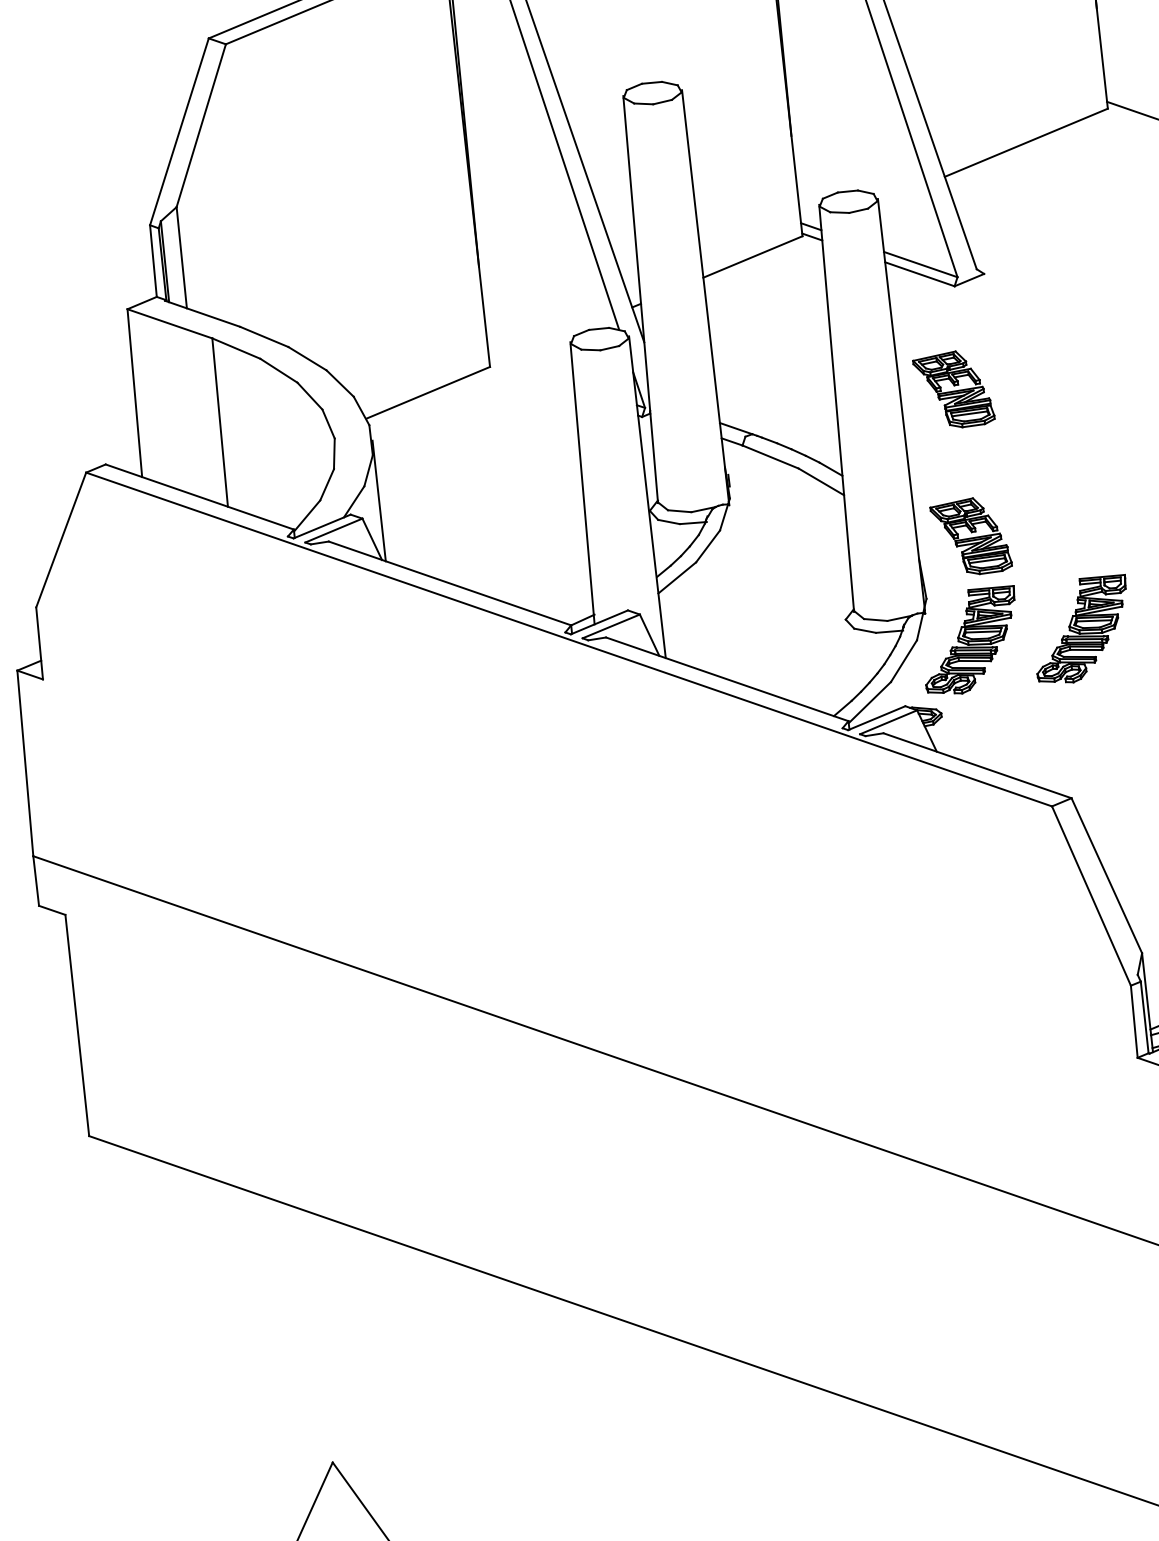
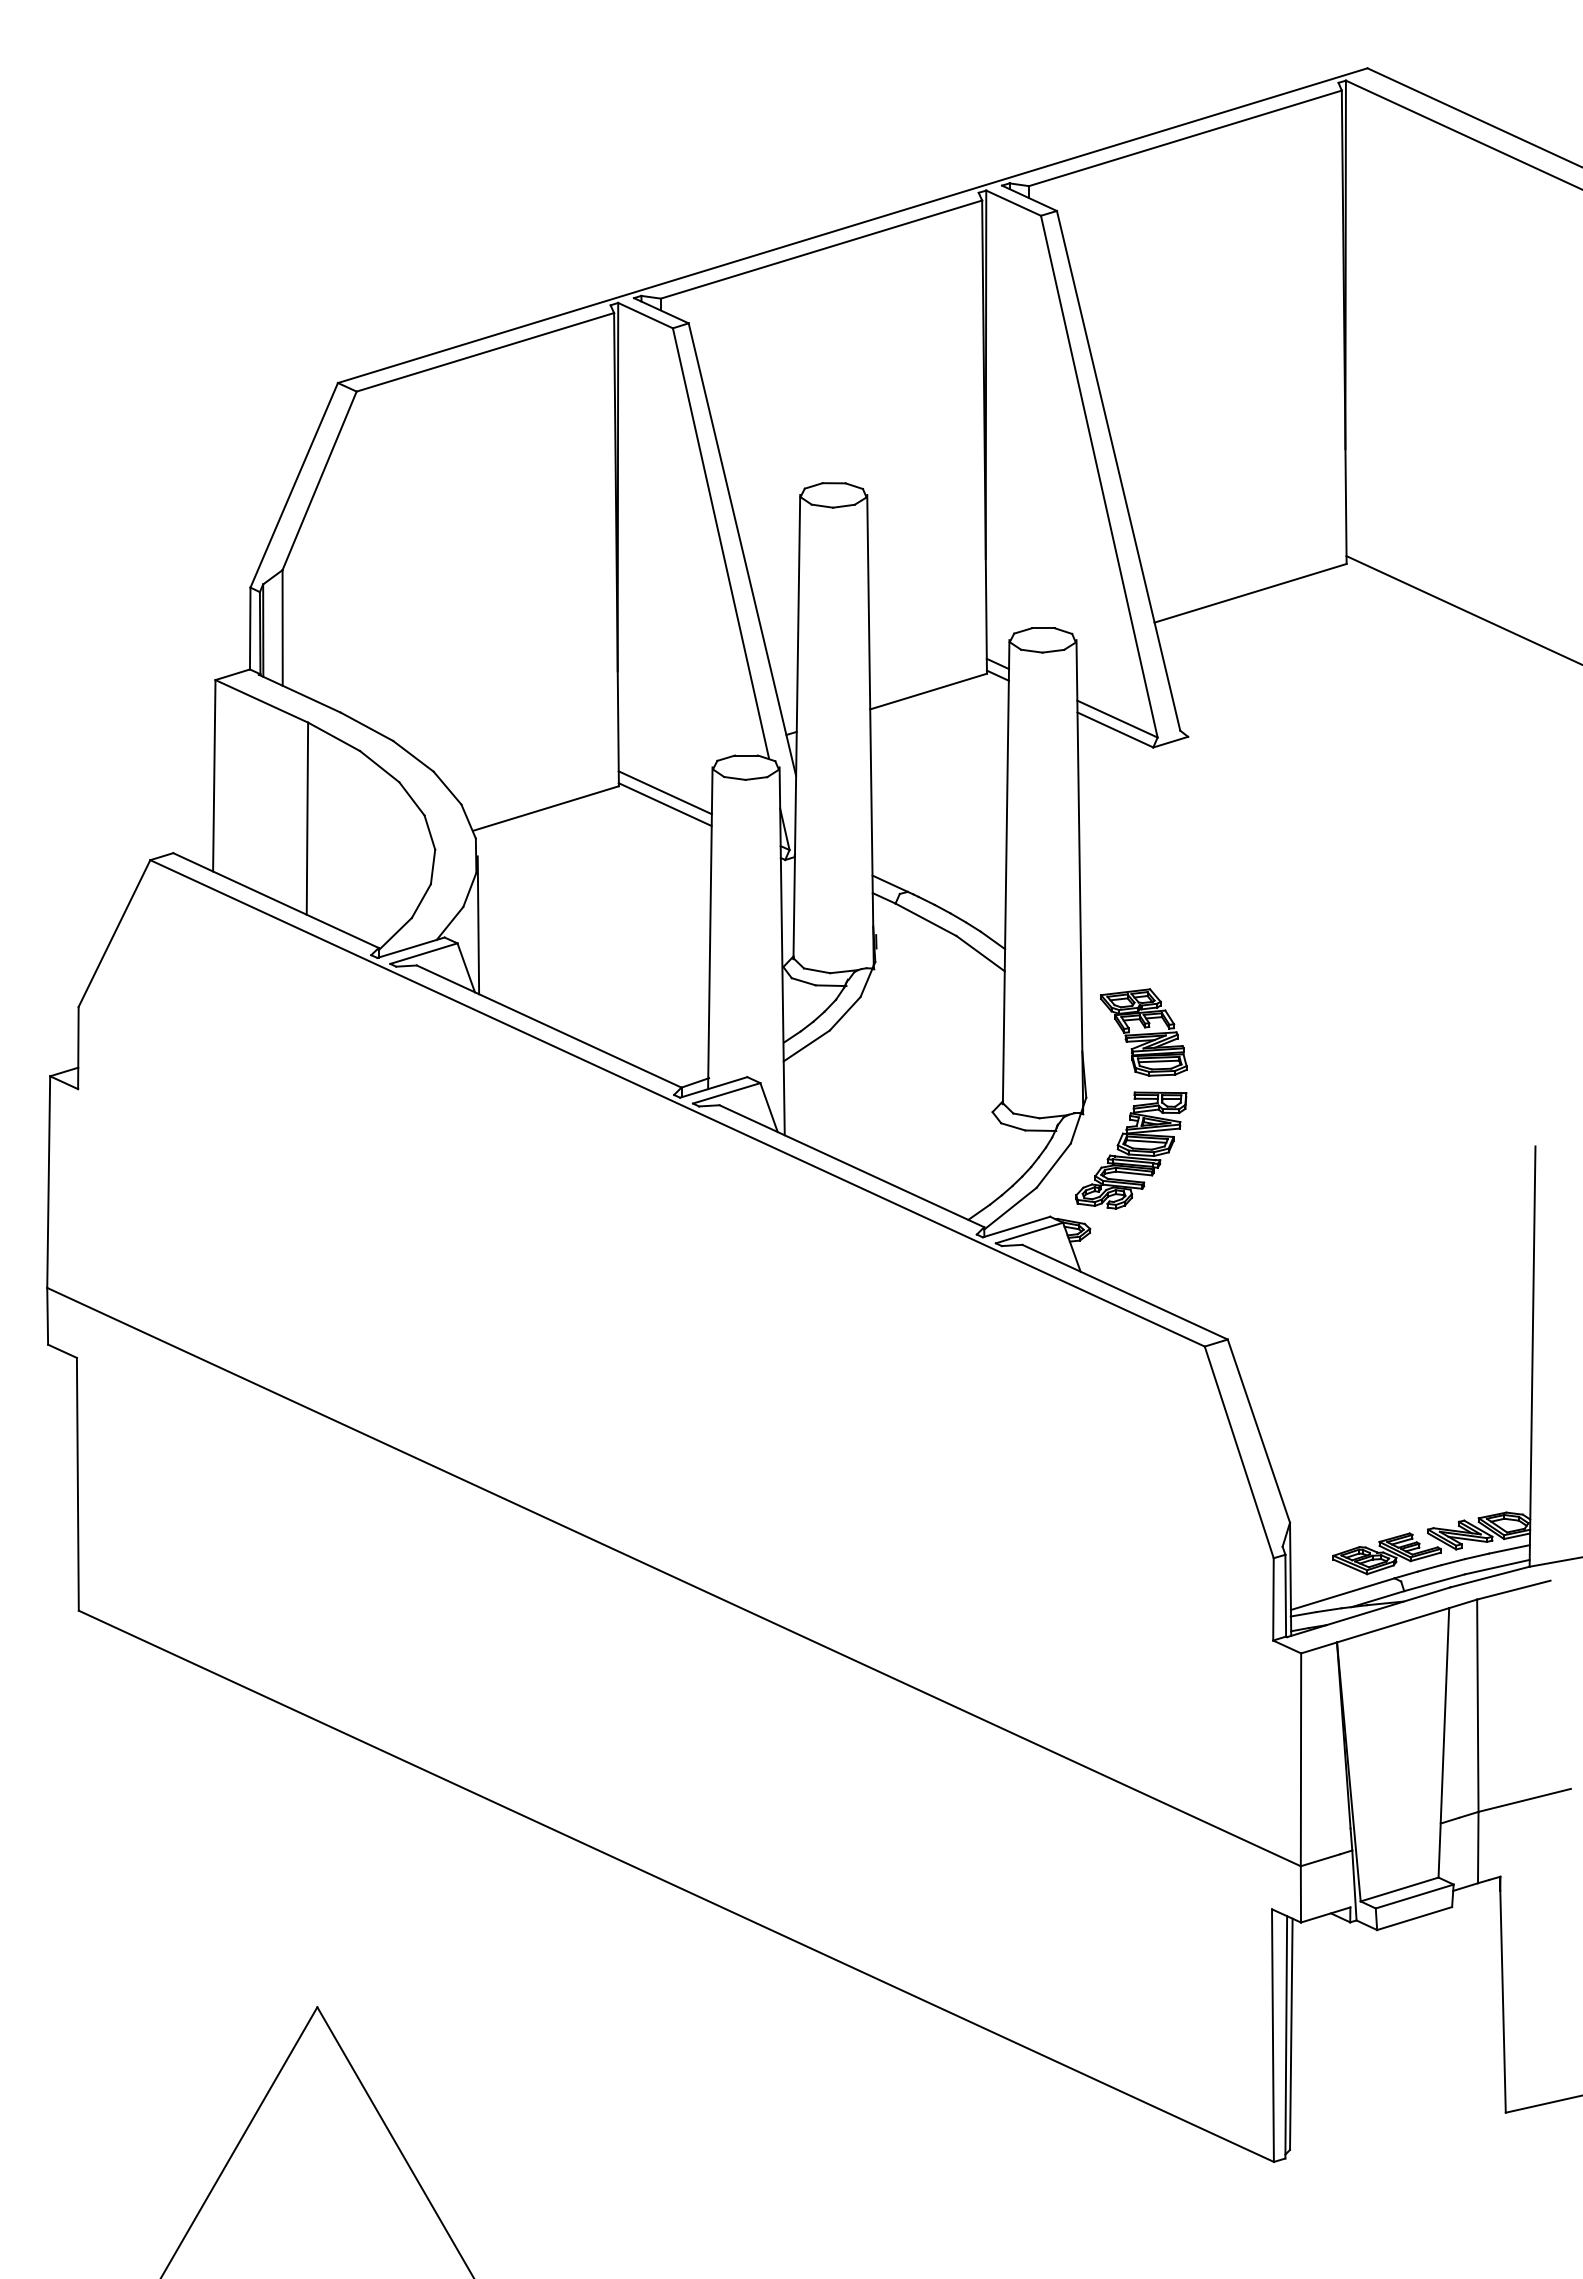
line: (530, 368) -> (664, 792), added
line: (531, 378) -> (664, 804), added
part: (953, 389) -> (1140, 864), removed
part: (1081, 630) -> (1258, 1150), removed

